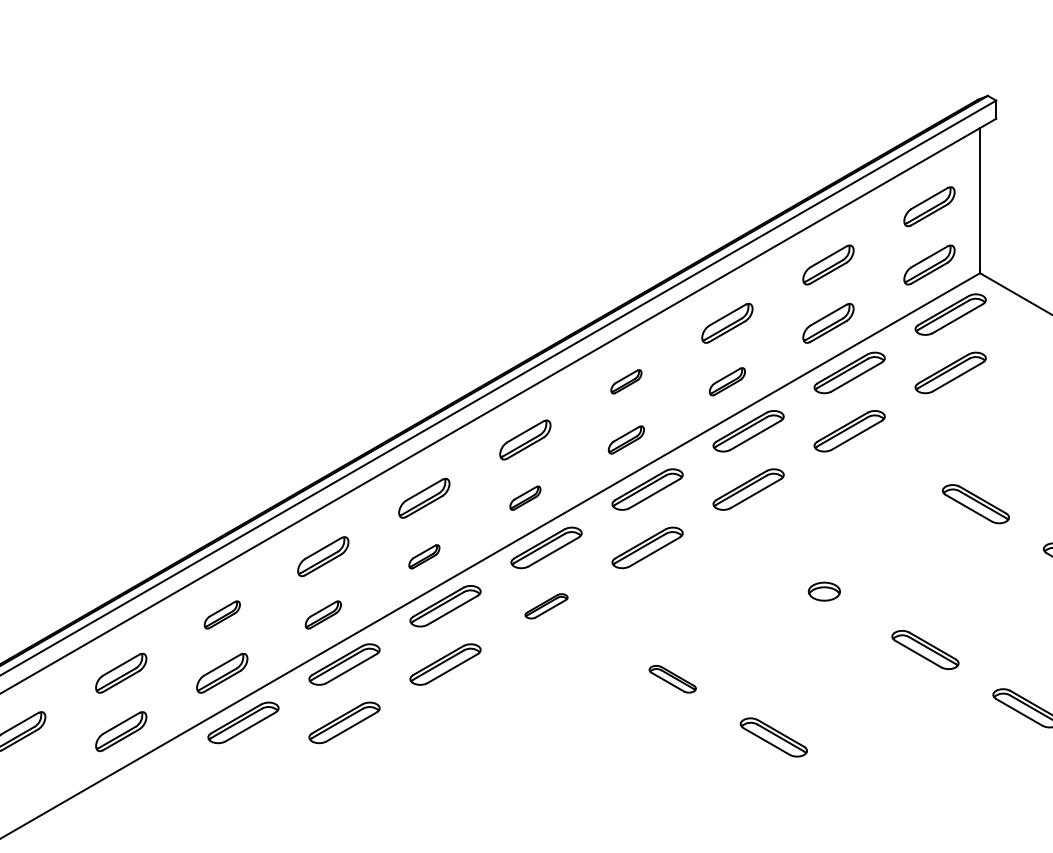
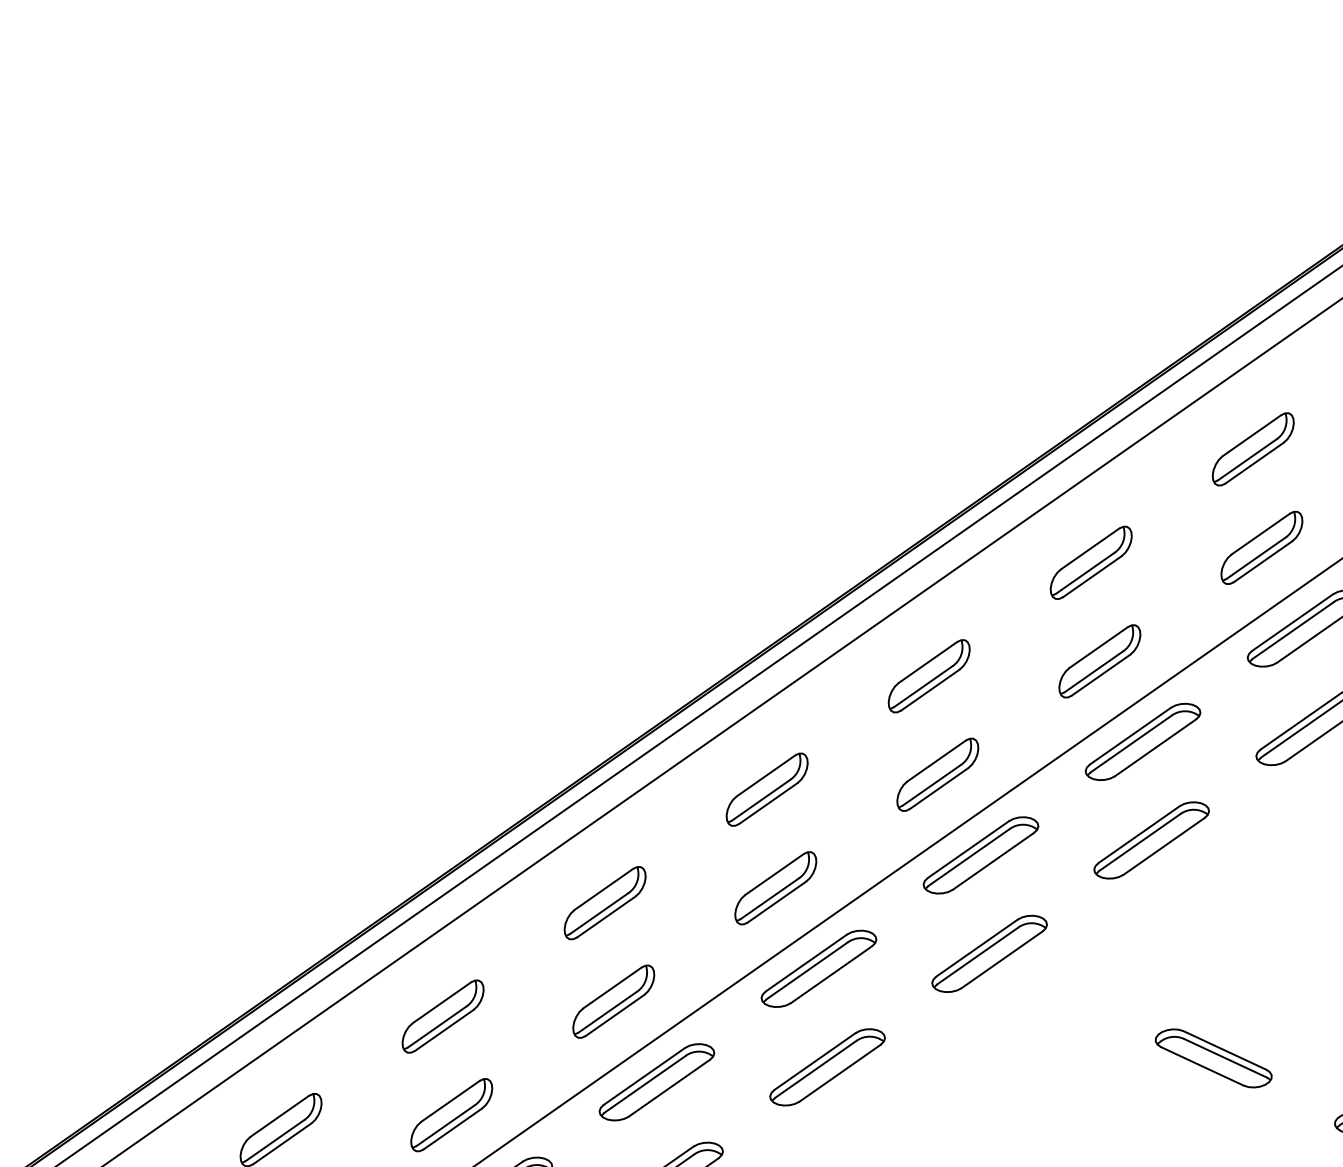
part: (626, 381) -> (1091, 562), size x1.67
part: (727, 381) -> (1262, 547), size x1.43
part: (626, 439) -> (1099, 660), size x1.43
part: (525, 497) -> (937, 773), size x1.67
part: (424, 556) -> (776, 887), size x1.67
part: (546, 606) -> (989, 954), size x1.67
part: (222, 614) -> (443, 1015), size x1.43
part: (323, 614) -> (614, 1000), size x1.43
part: (672, 679) -> (1213, 1059), size x1.43

